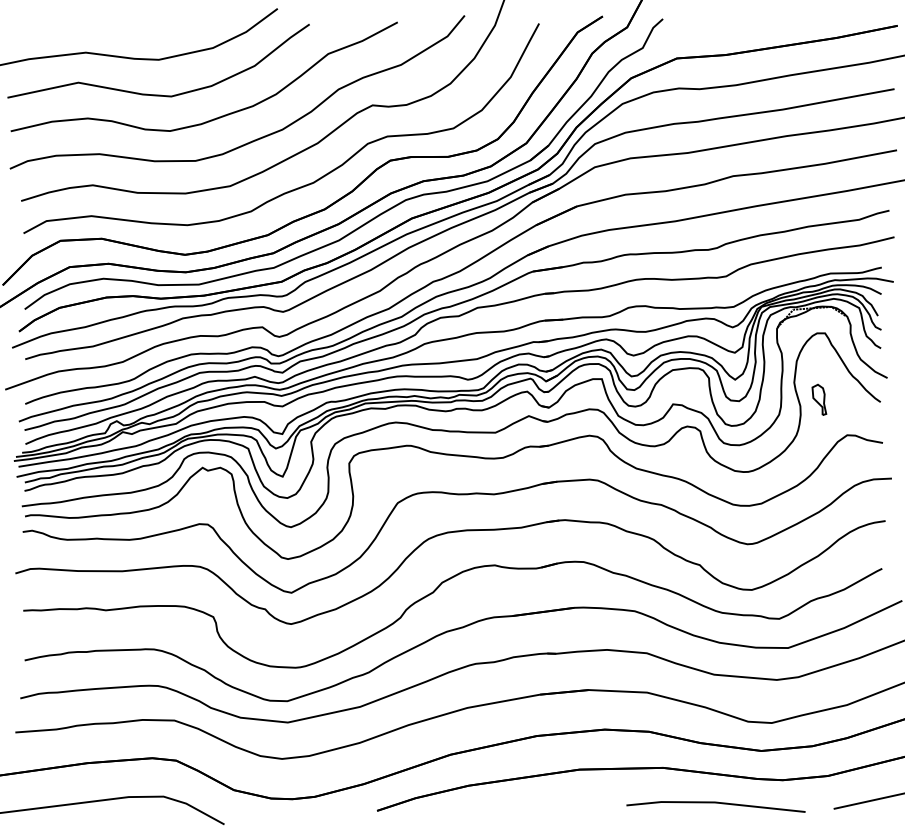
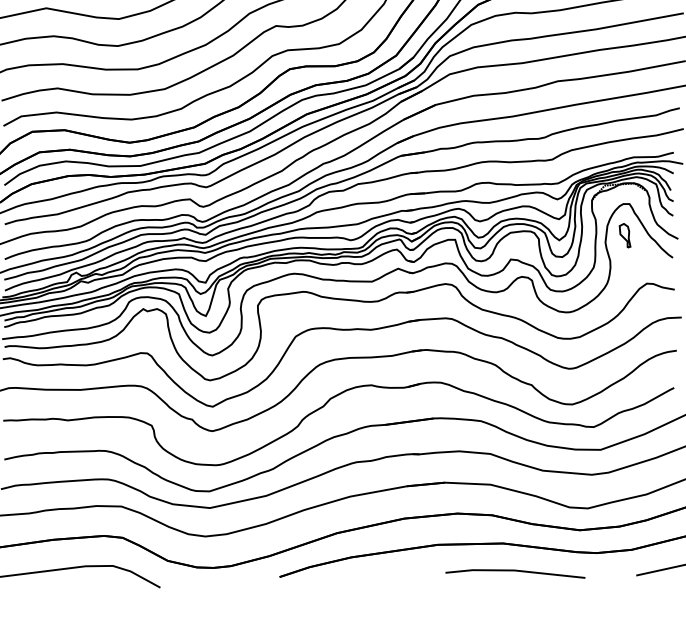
part: (819, 399) -> (625, 235), moved
line: (715, 803) -> (515, 571), moved

